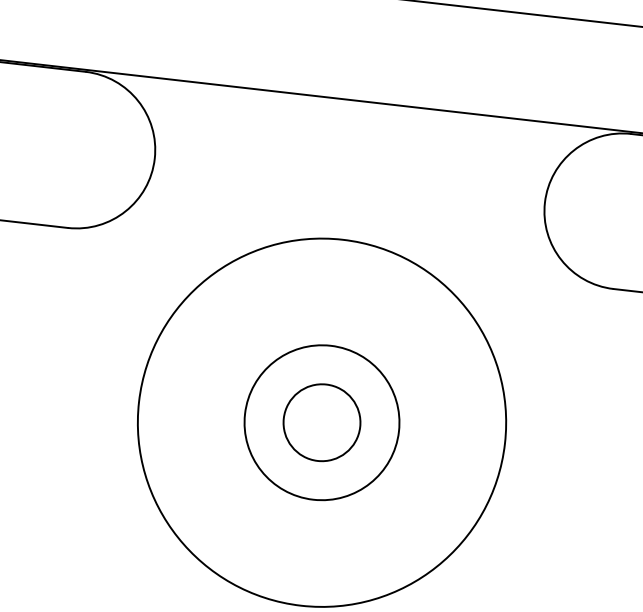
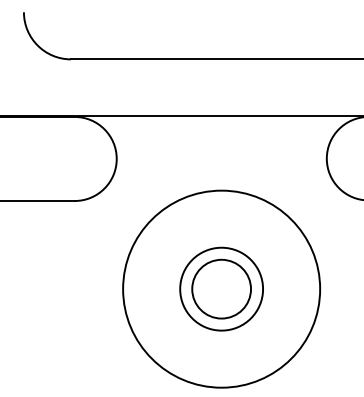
circle: (321, 421) -> (221, 288), size x1.43

